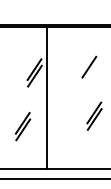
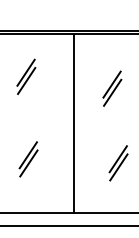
part: (34, 72) -> (26, 76), moved
line: (89, 73) -> (112, 92), added
line: (46, 97) -> (73, 122), moved
part: (94, 116) -> (118, 163), moved

